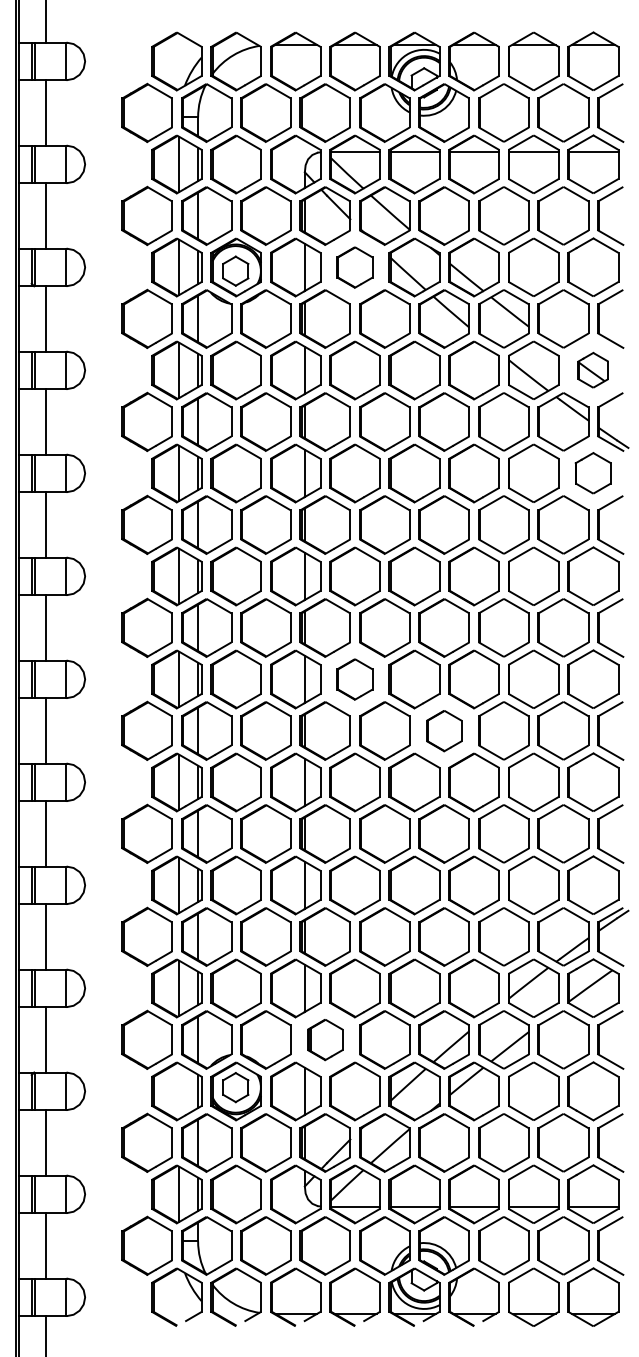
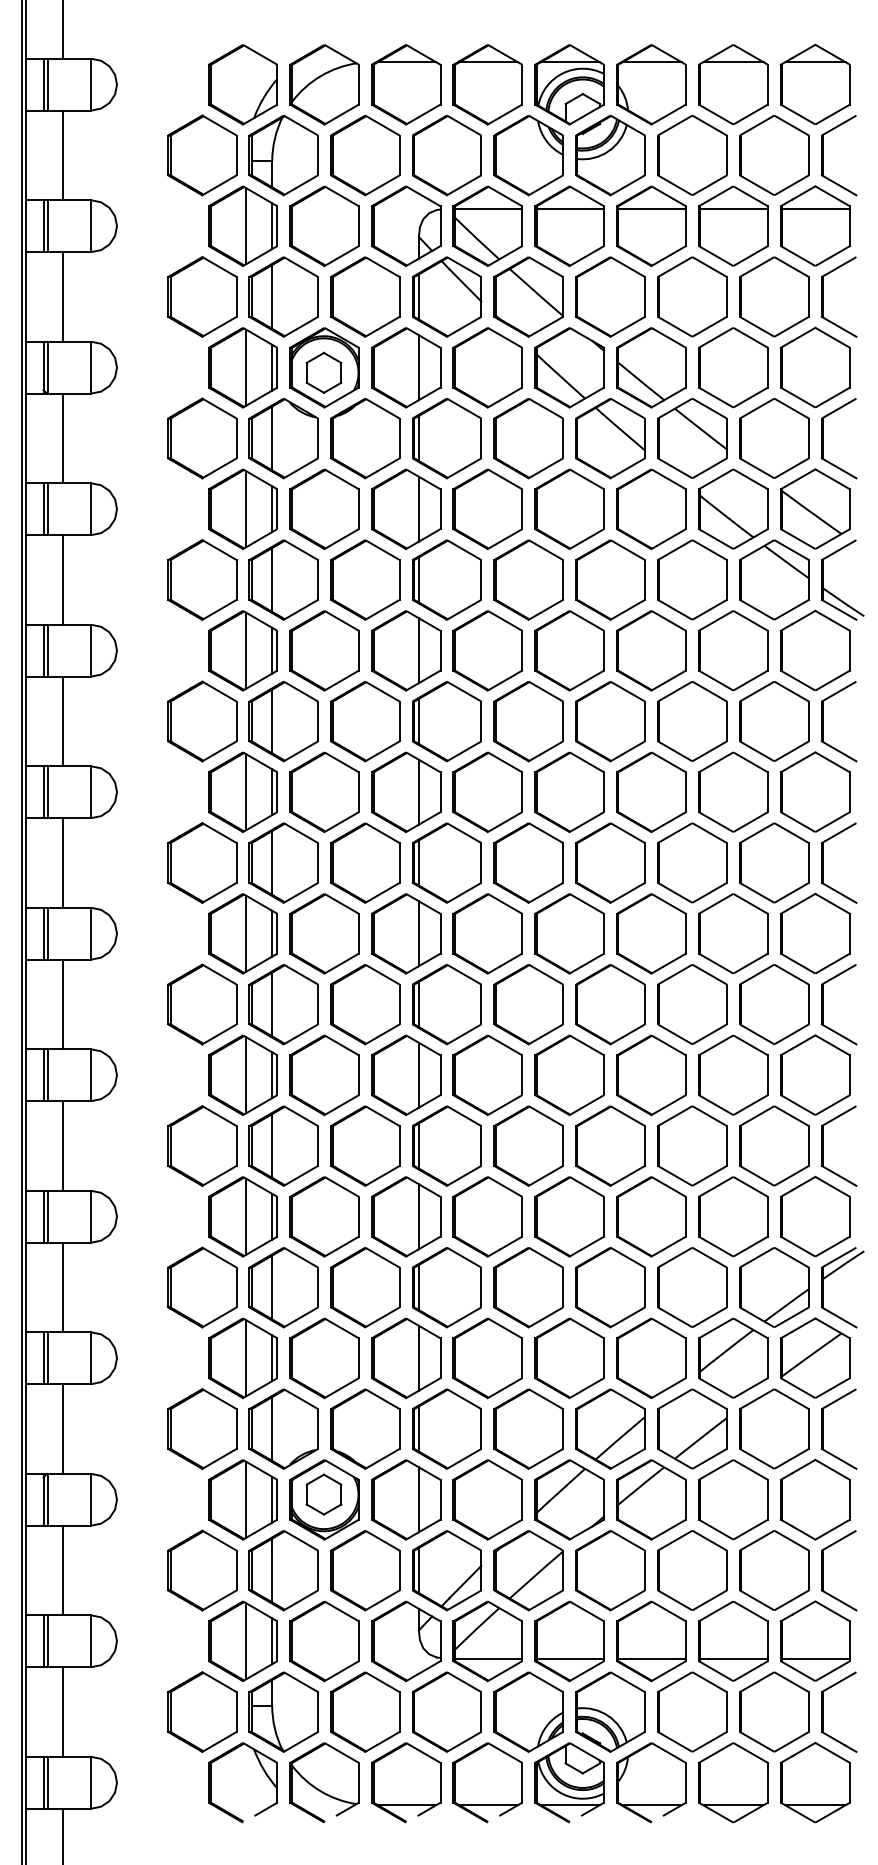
part: (354, 267) -> (487, 367), size x1.43
part: (592, 369) -> (814, 508), size x1.67
part: (592, 473) -> (814, 650), size x1.43
part: (354, 679) -> (487, 933), size x1.43
part: (444, 730) -> (610, 1004), size x1.43
part: (324, 1039) -> (446, 1428), size x1.43
line: (179, 1091) -> (246, 1499), added

